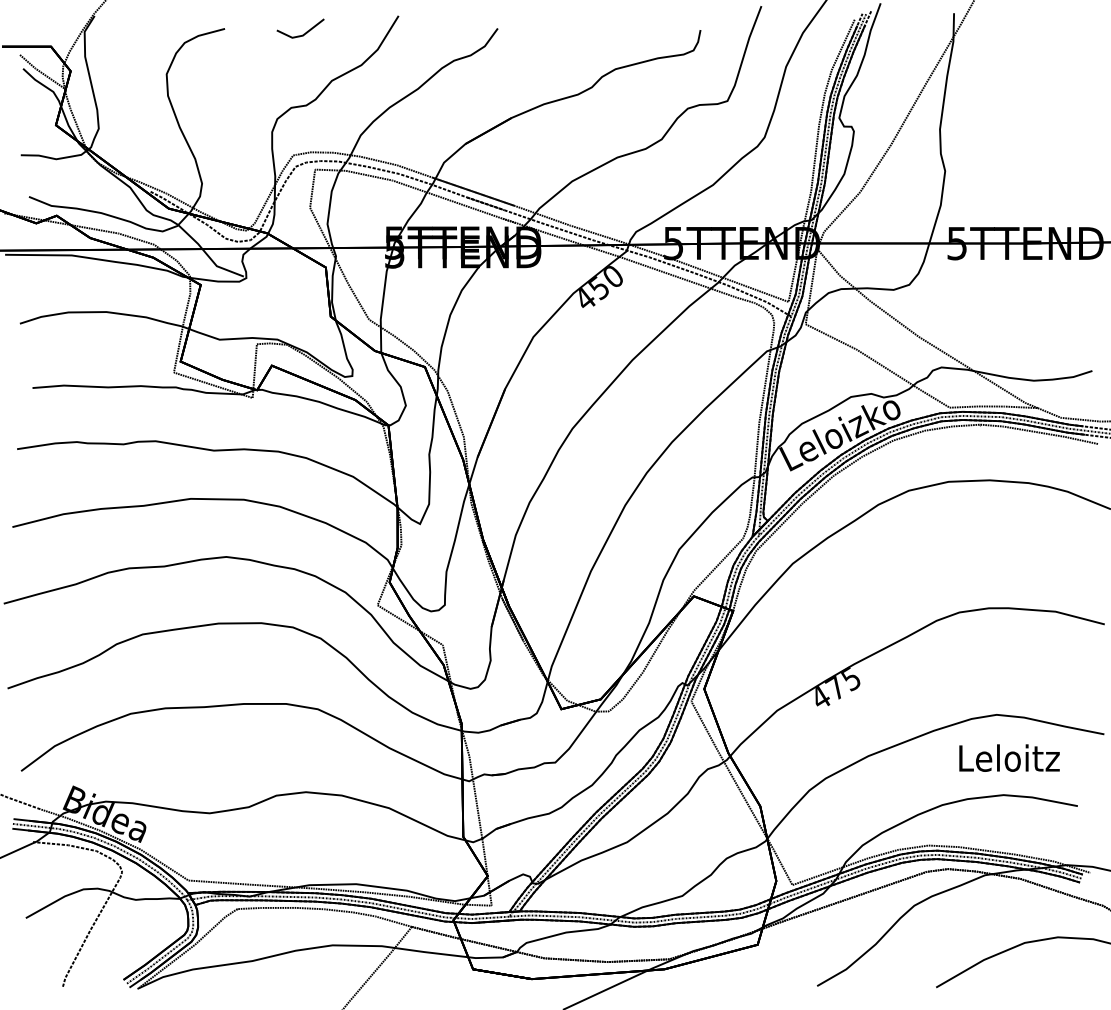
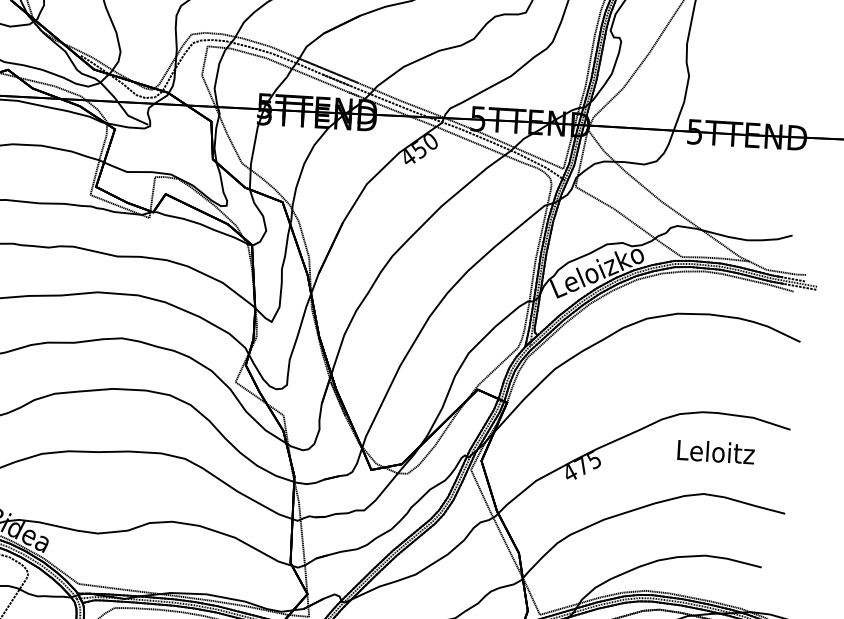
text: (1009, 757) -> (716, 451), moved

